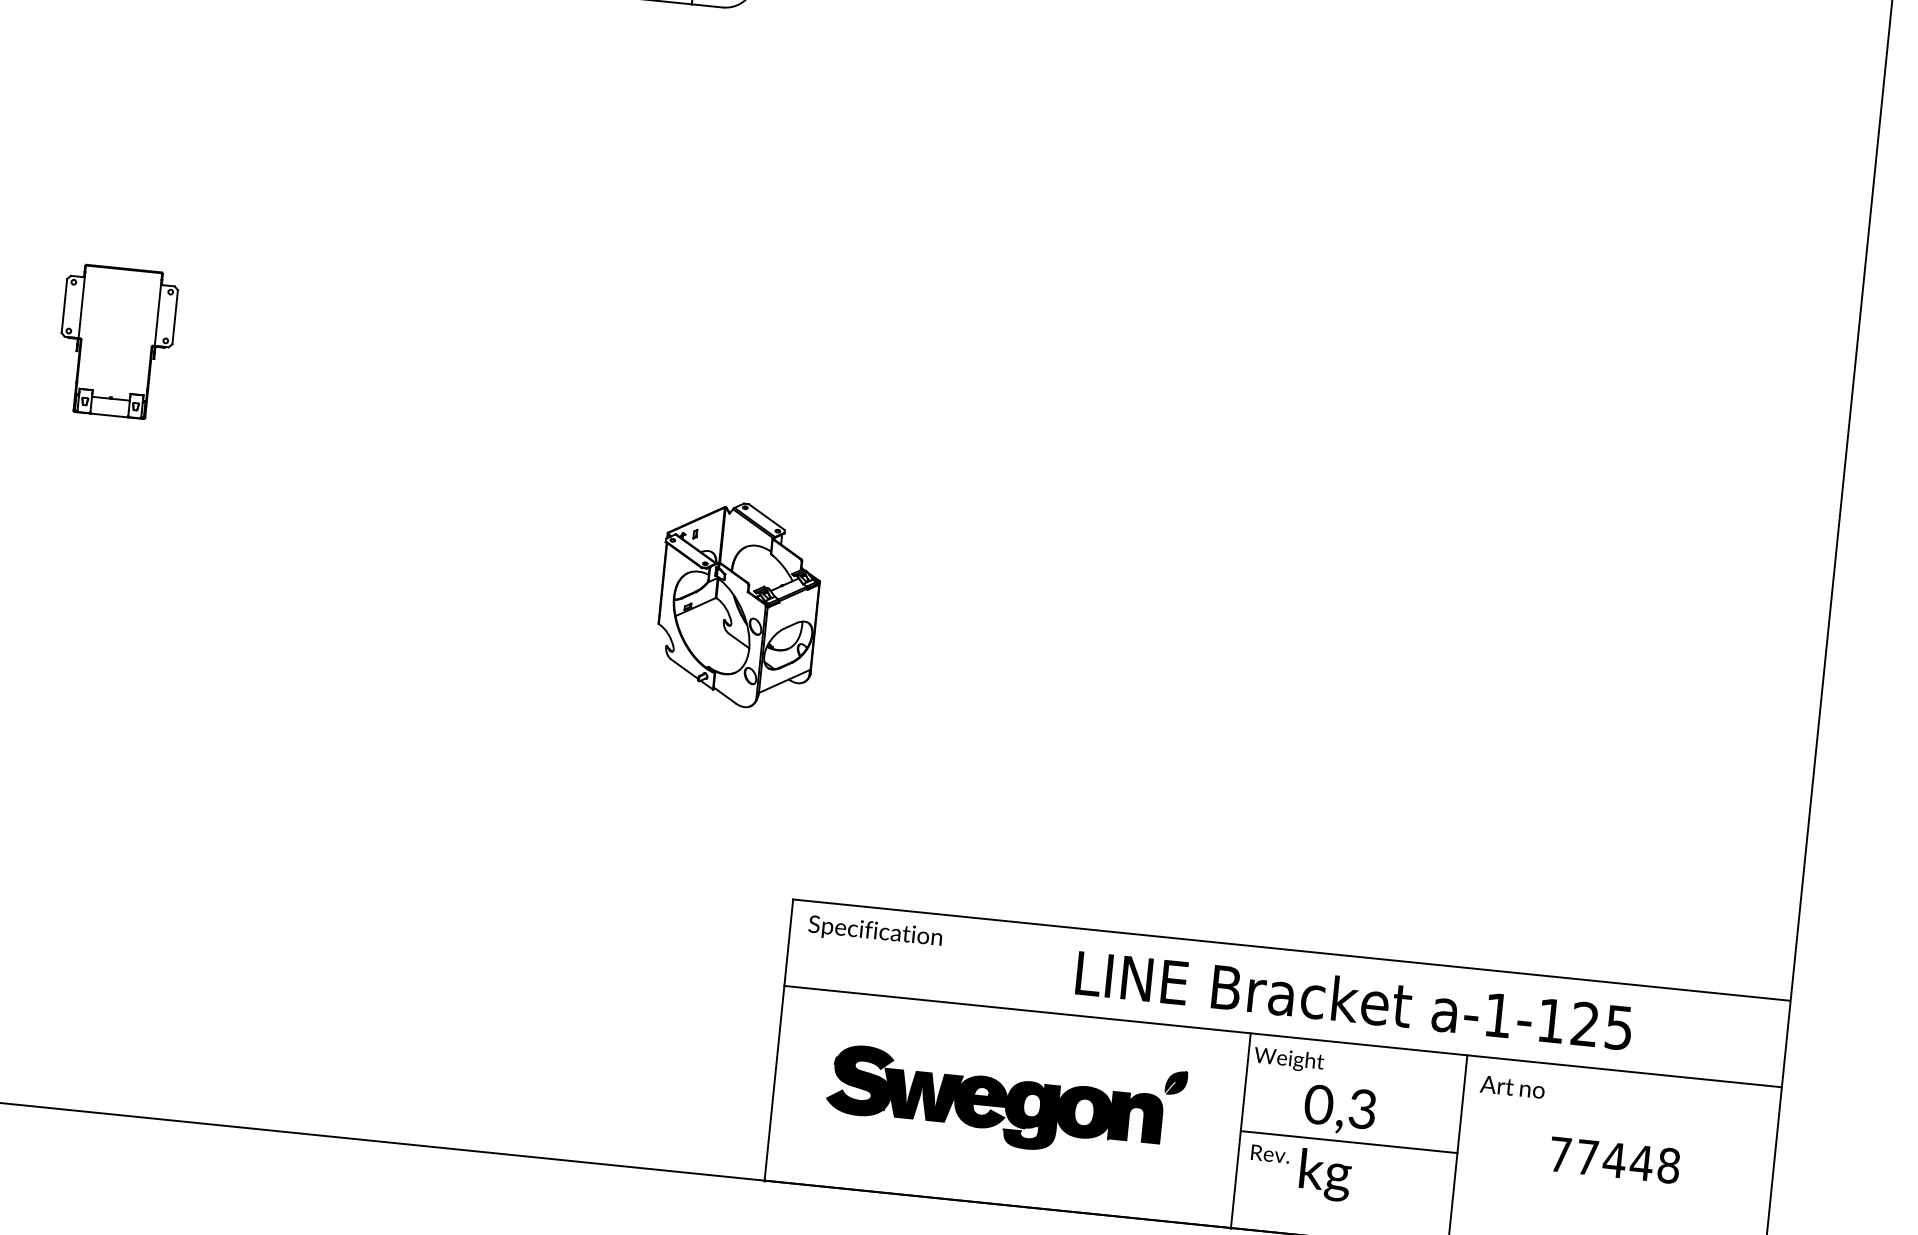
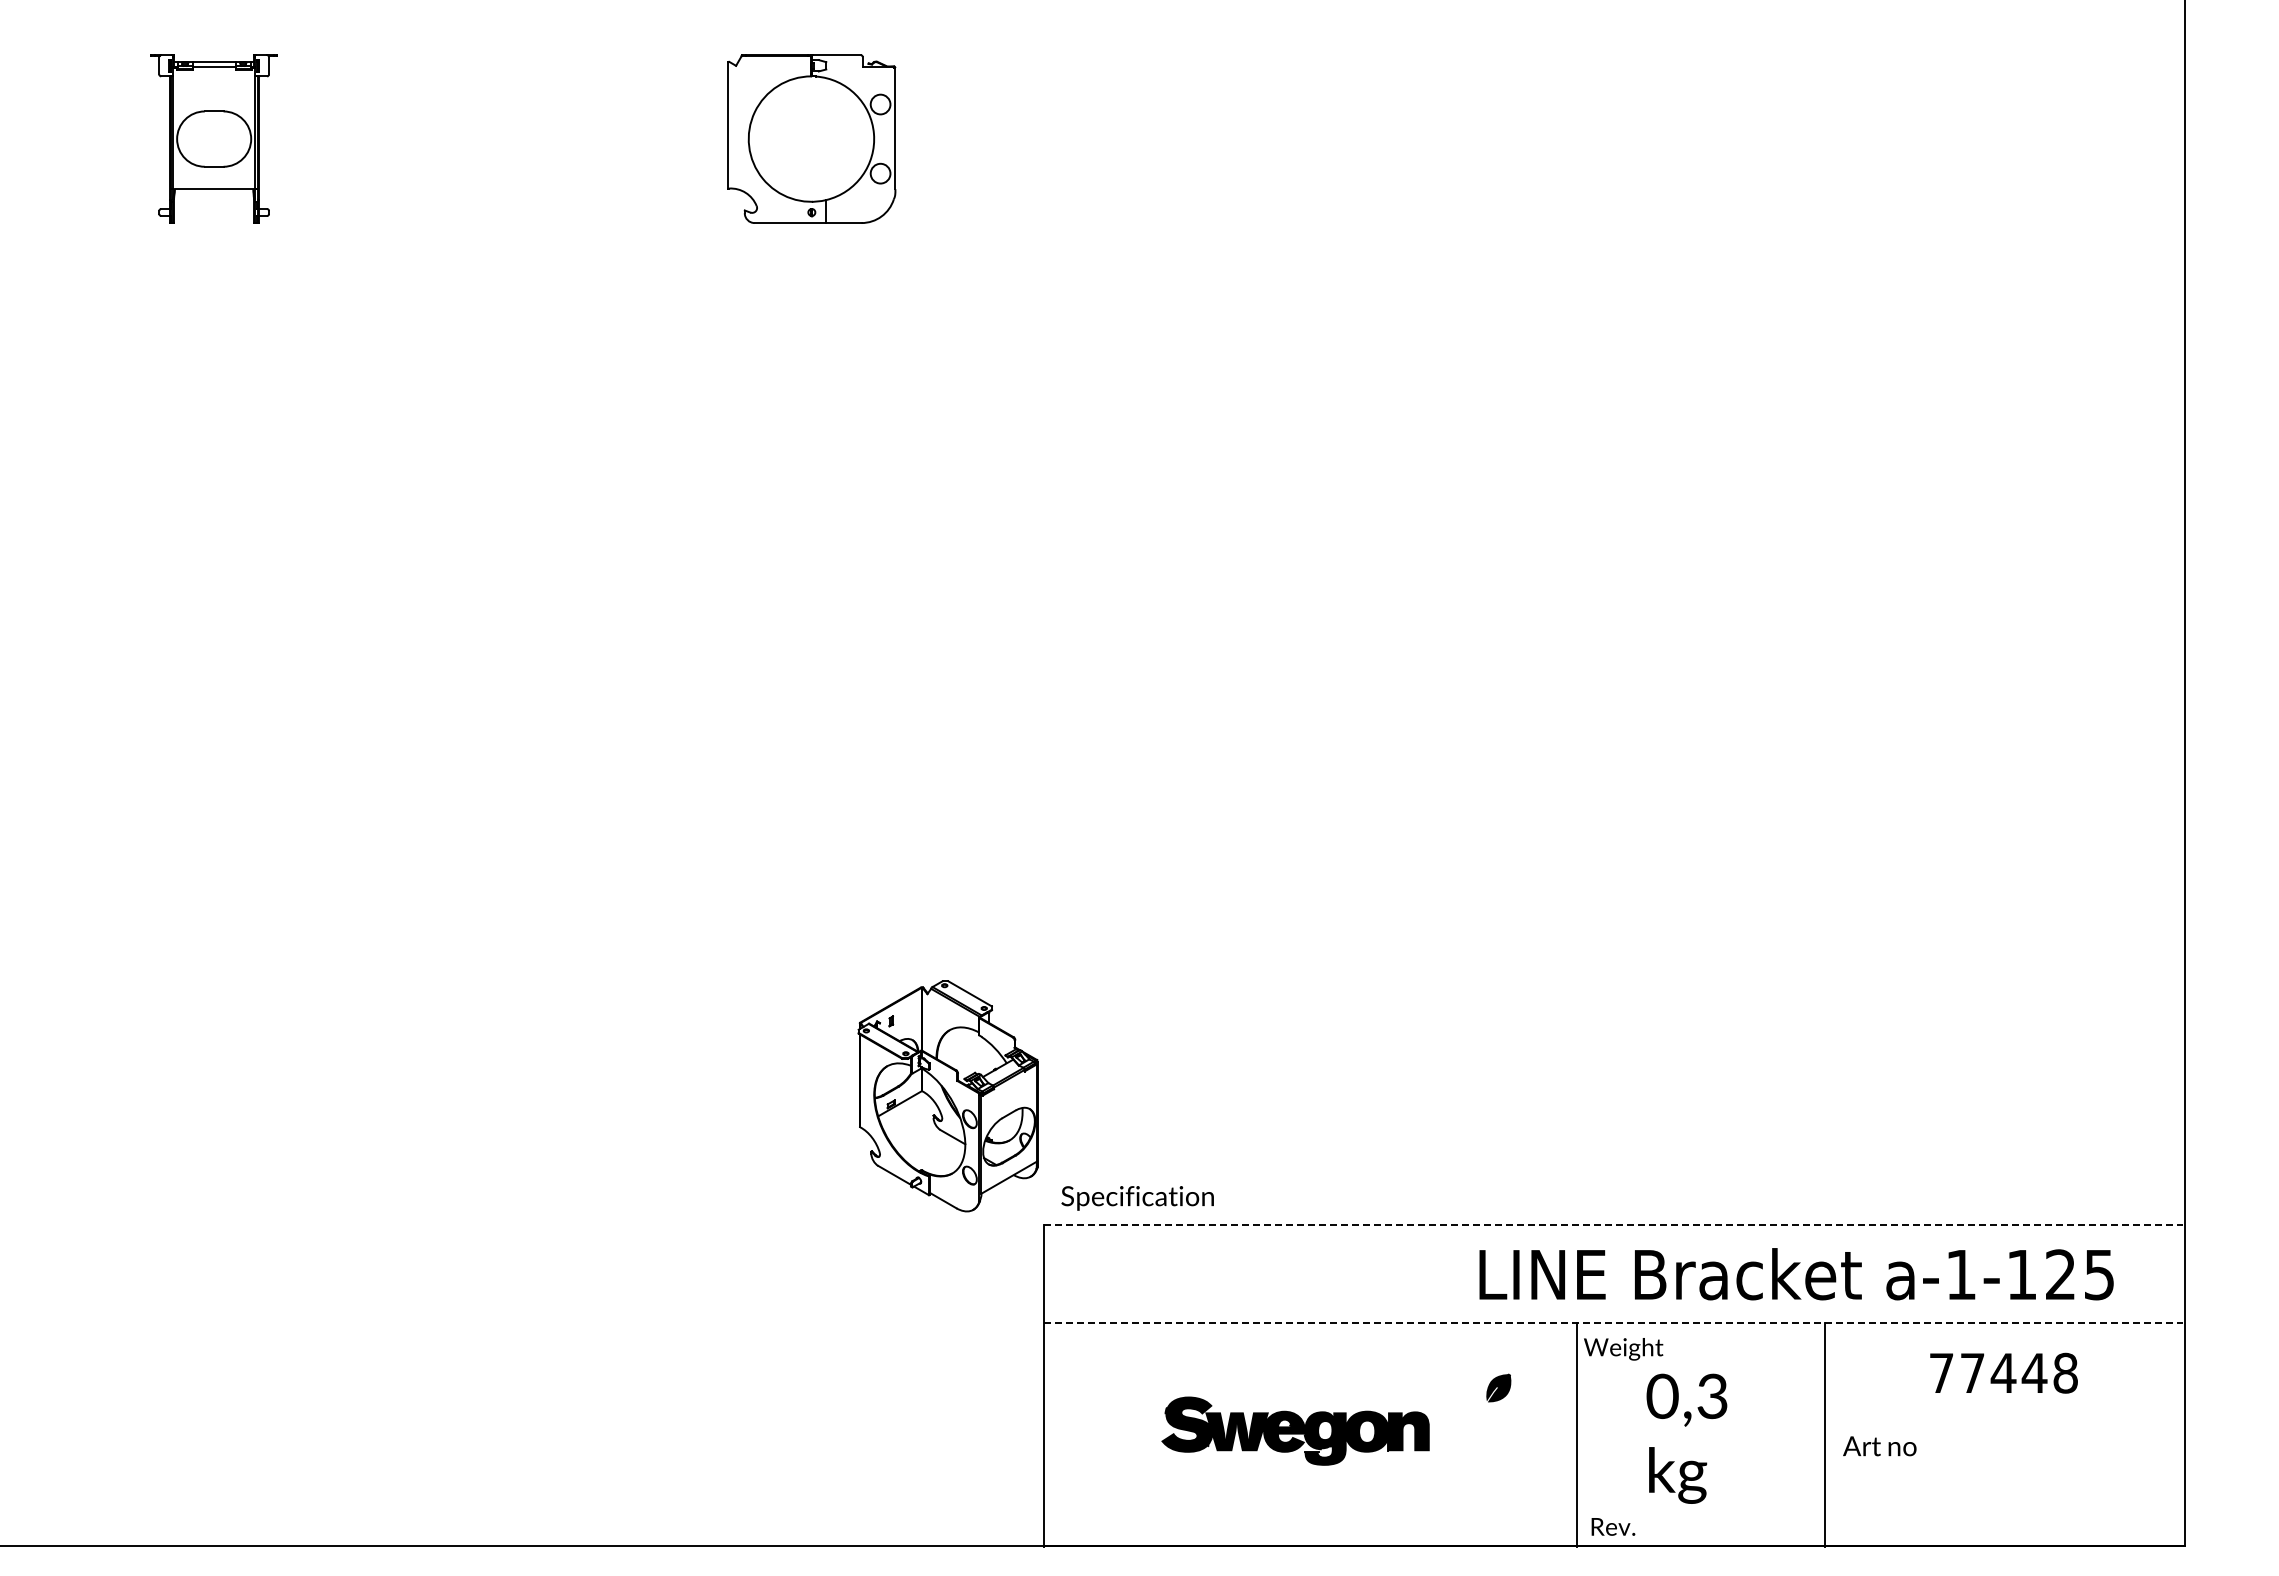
part: (116, 342) -> (213, 671), removed
part: (737, 604) -> (947, 1096), moved
text: (875, 932) -> (1137, 1198), moved
line: (1291, 950) -> (1613, 1224), solid -> dashed
text: (1354, 1000) -> (1796, 1274), moved
line: (1282, 1036) -> (1613, 1323), solid -> dashed
text: (1512, 1087) -> (1879, 1446), moved
part: (994, 1101) -> (1295, 1430), size x0.7
line: (1348, 1142) -> (1700, 1435), removed
text: (1270, 1153) -> (1613, 1526), moved
text: (1614, 1159) -> (2003, 1372), moved

